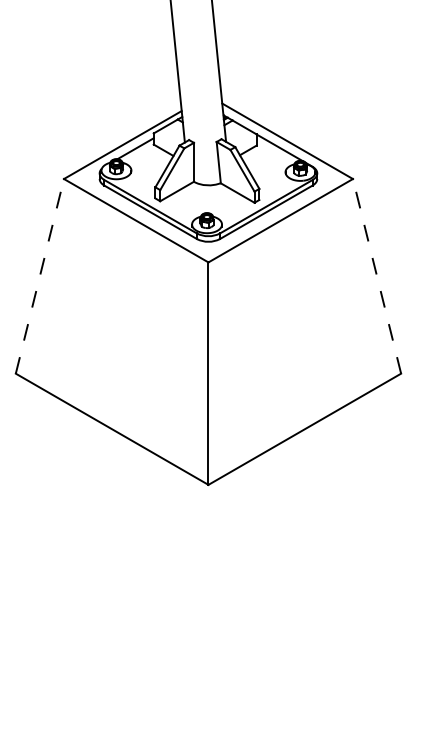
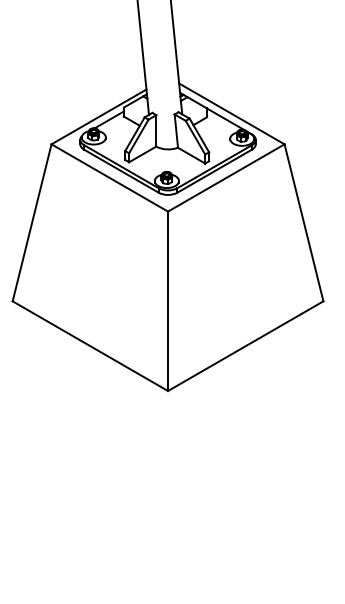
line: (40, 275) -> (32, 222), dashed -> solid
line: (376, 275) -> (303, 222), dashed -> solid

